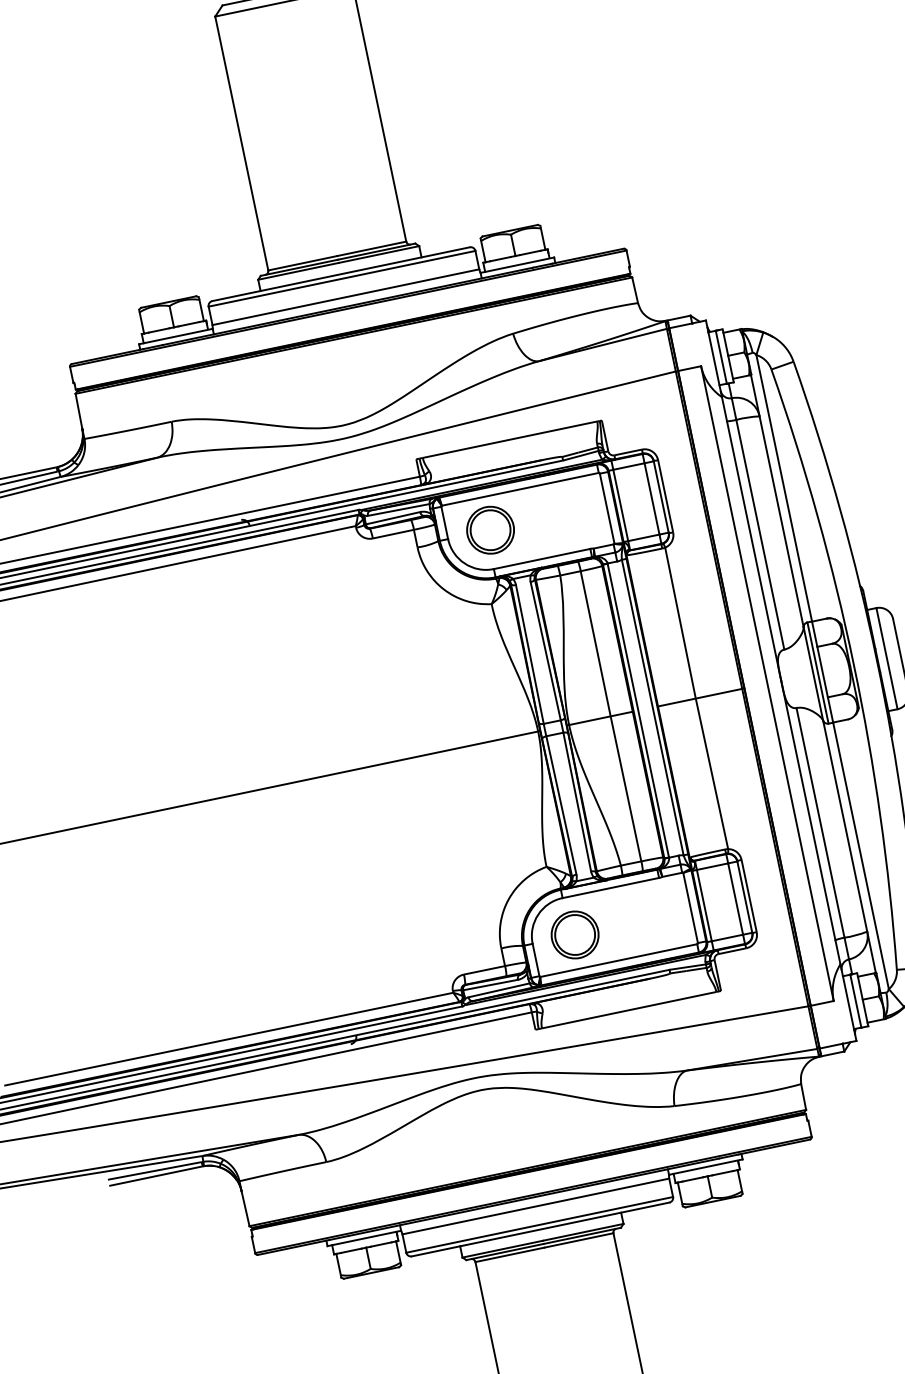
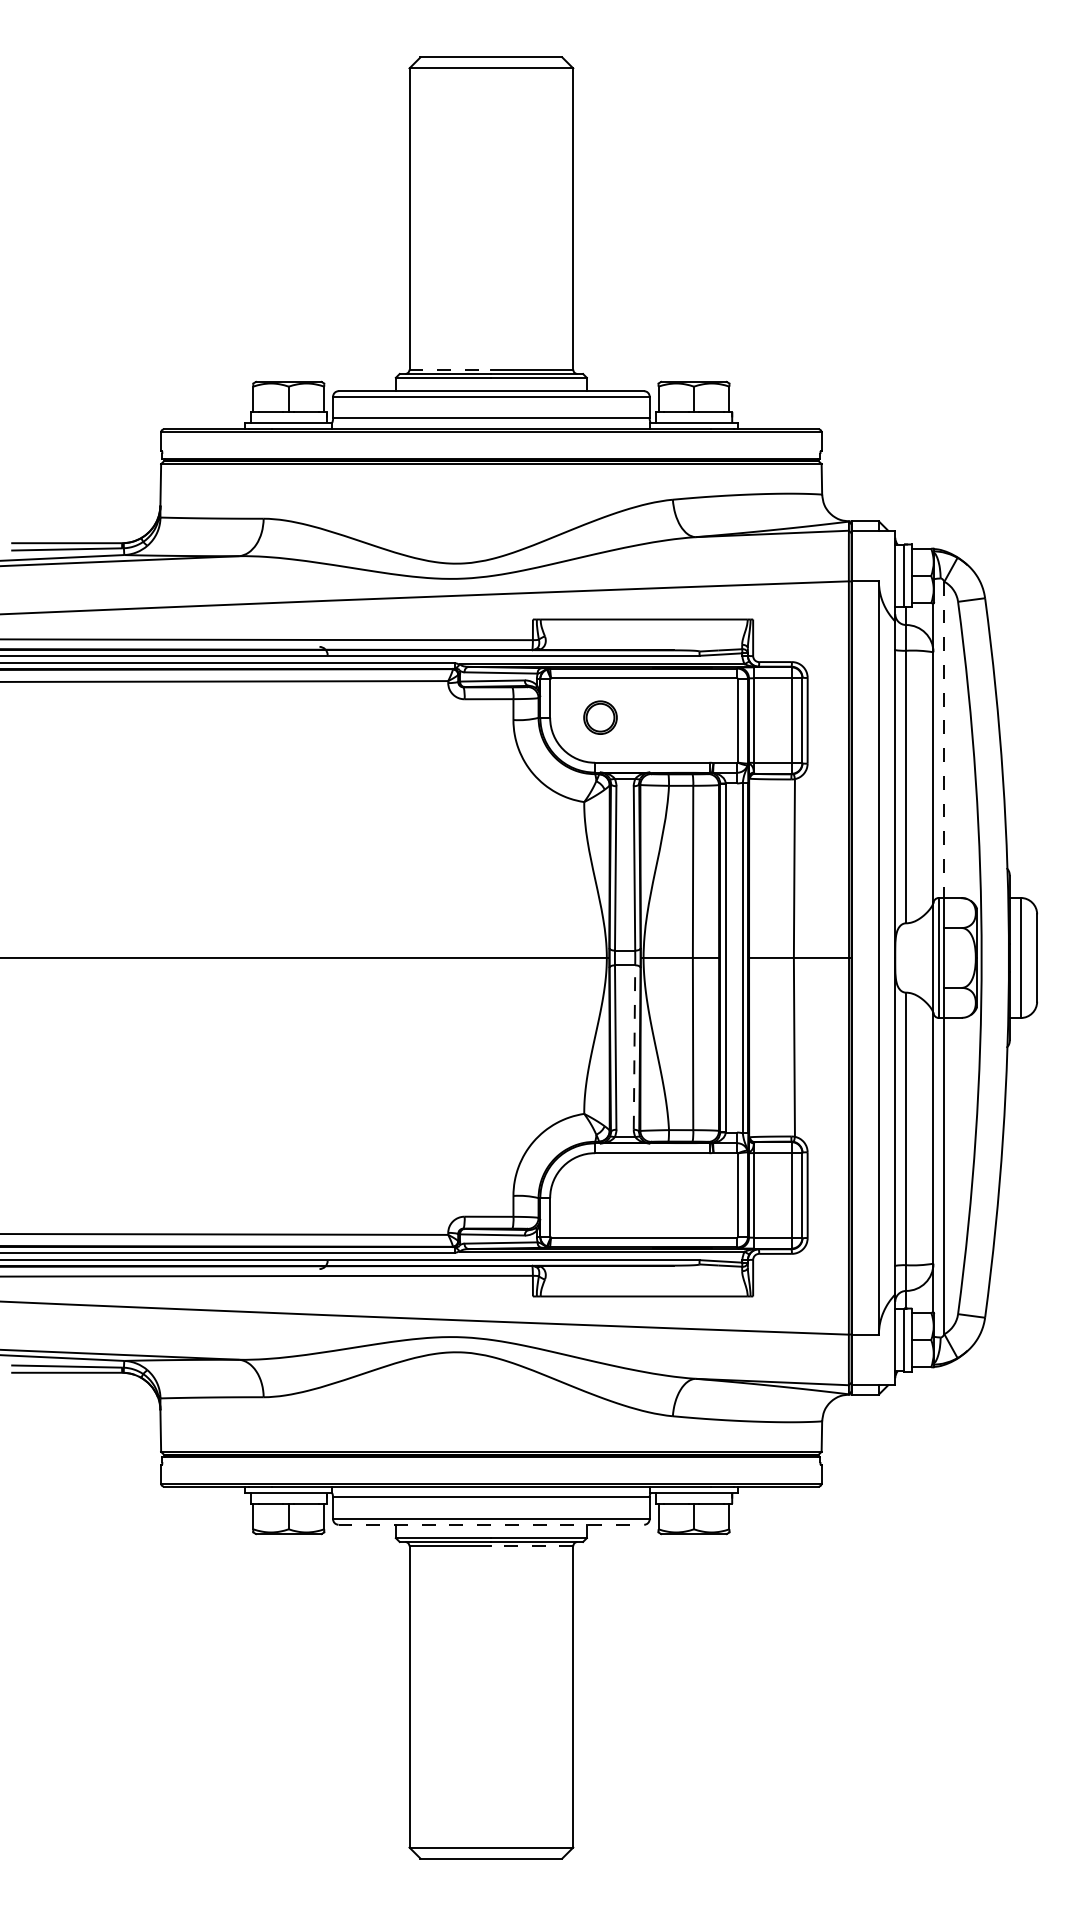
line: (302, 263) -> (450, 369), solid -> dashed
line: (784, 488) -> (944, 740), solid -> dashed
part: (490, 529) -> (600, 717), size x0.6
line: (577, 802) -> (634, 1047), solid -> dashed
part: (575, 935) -> (600, 1198), removed
line: (540, 1229) -> (491, 1524), solid -> dashed
line: (579, 1240) -> (532, 1546), solid -> dashed

